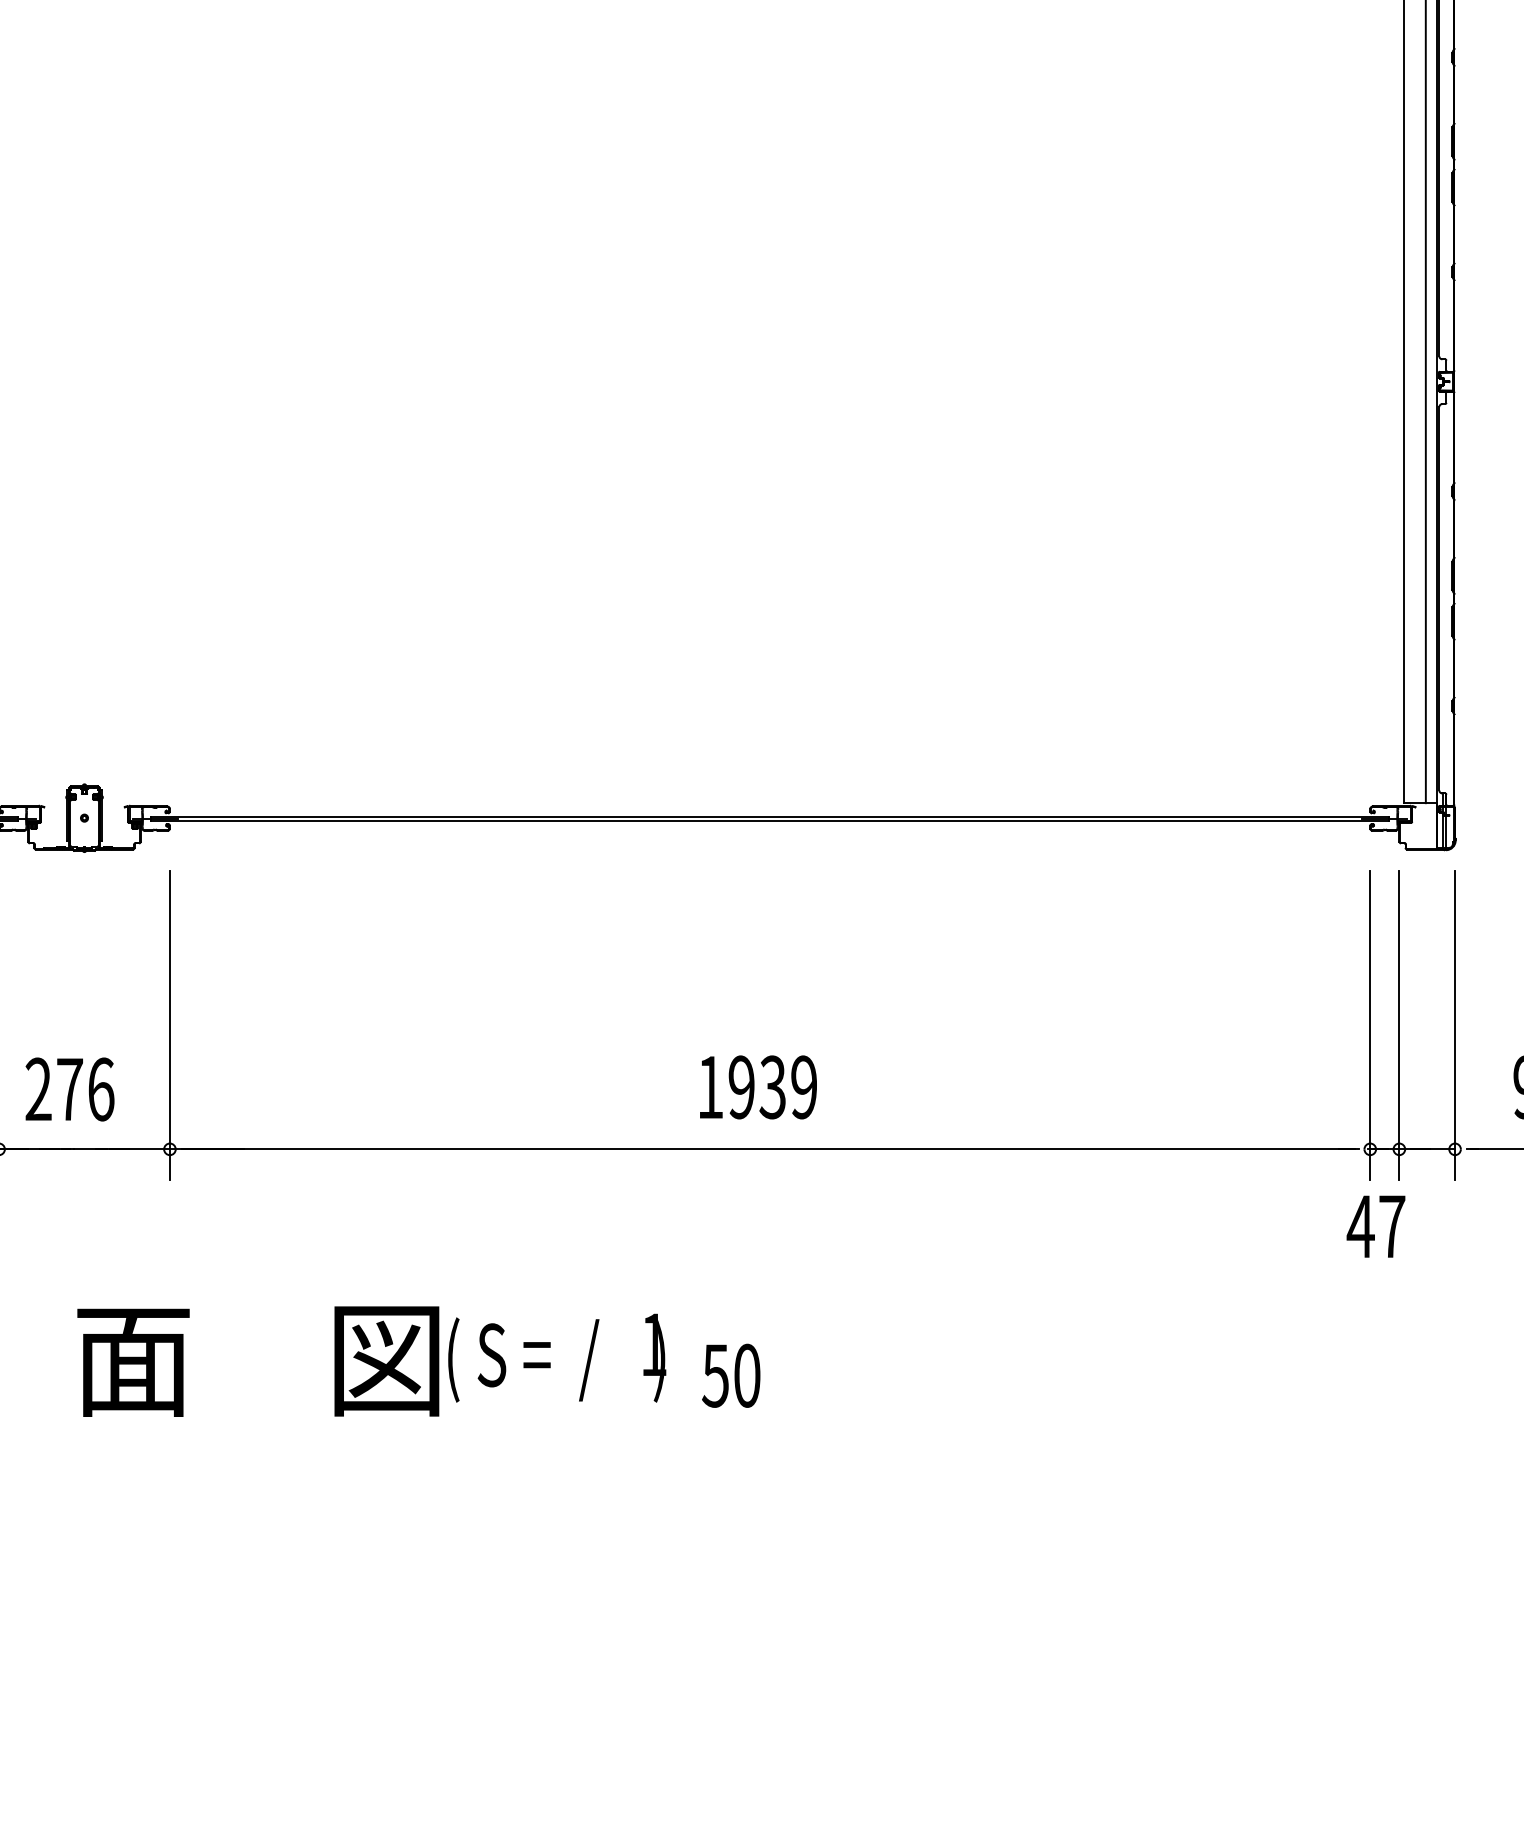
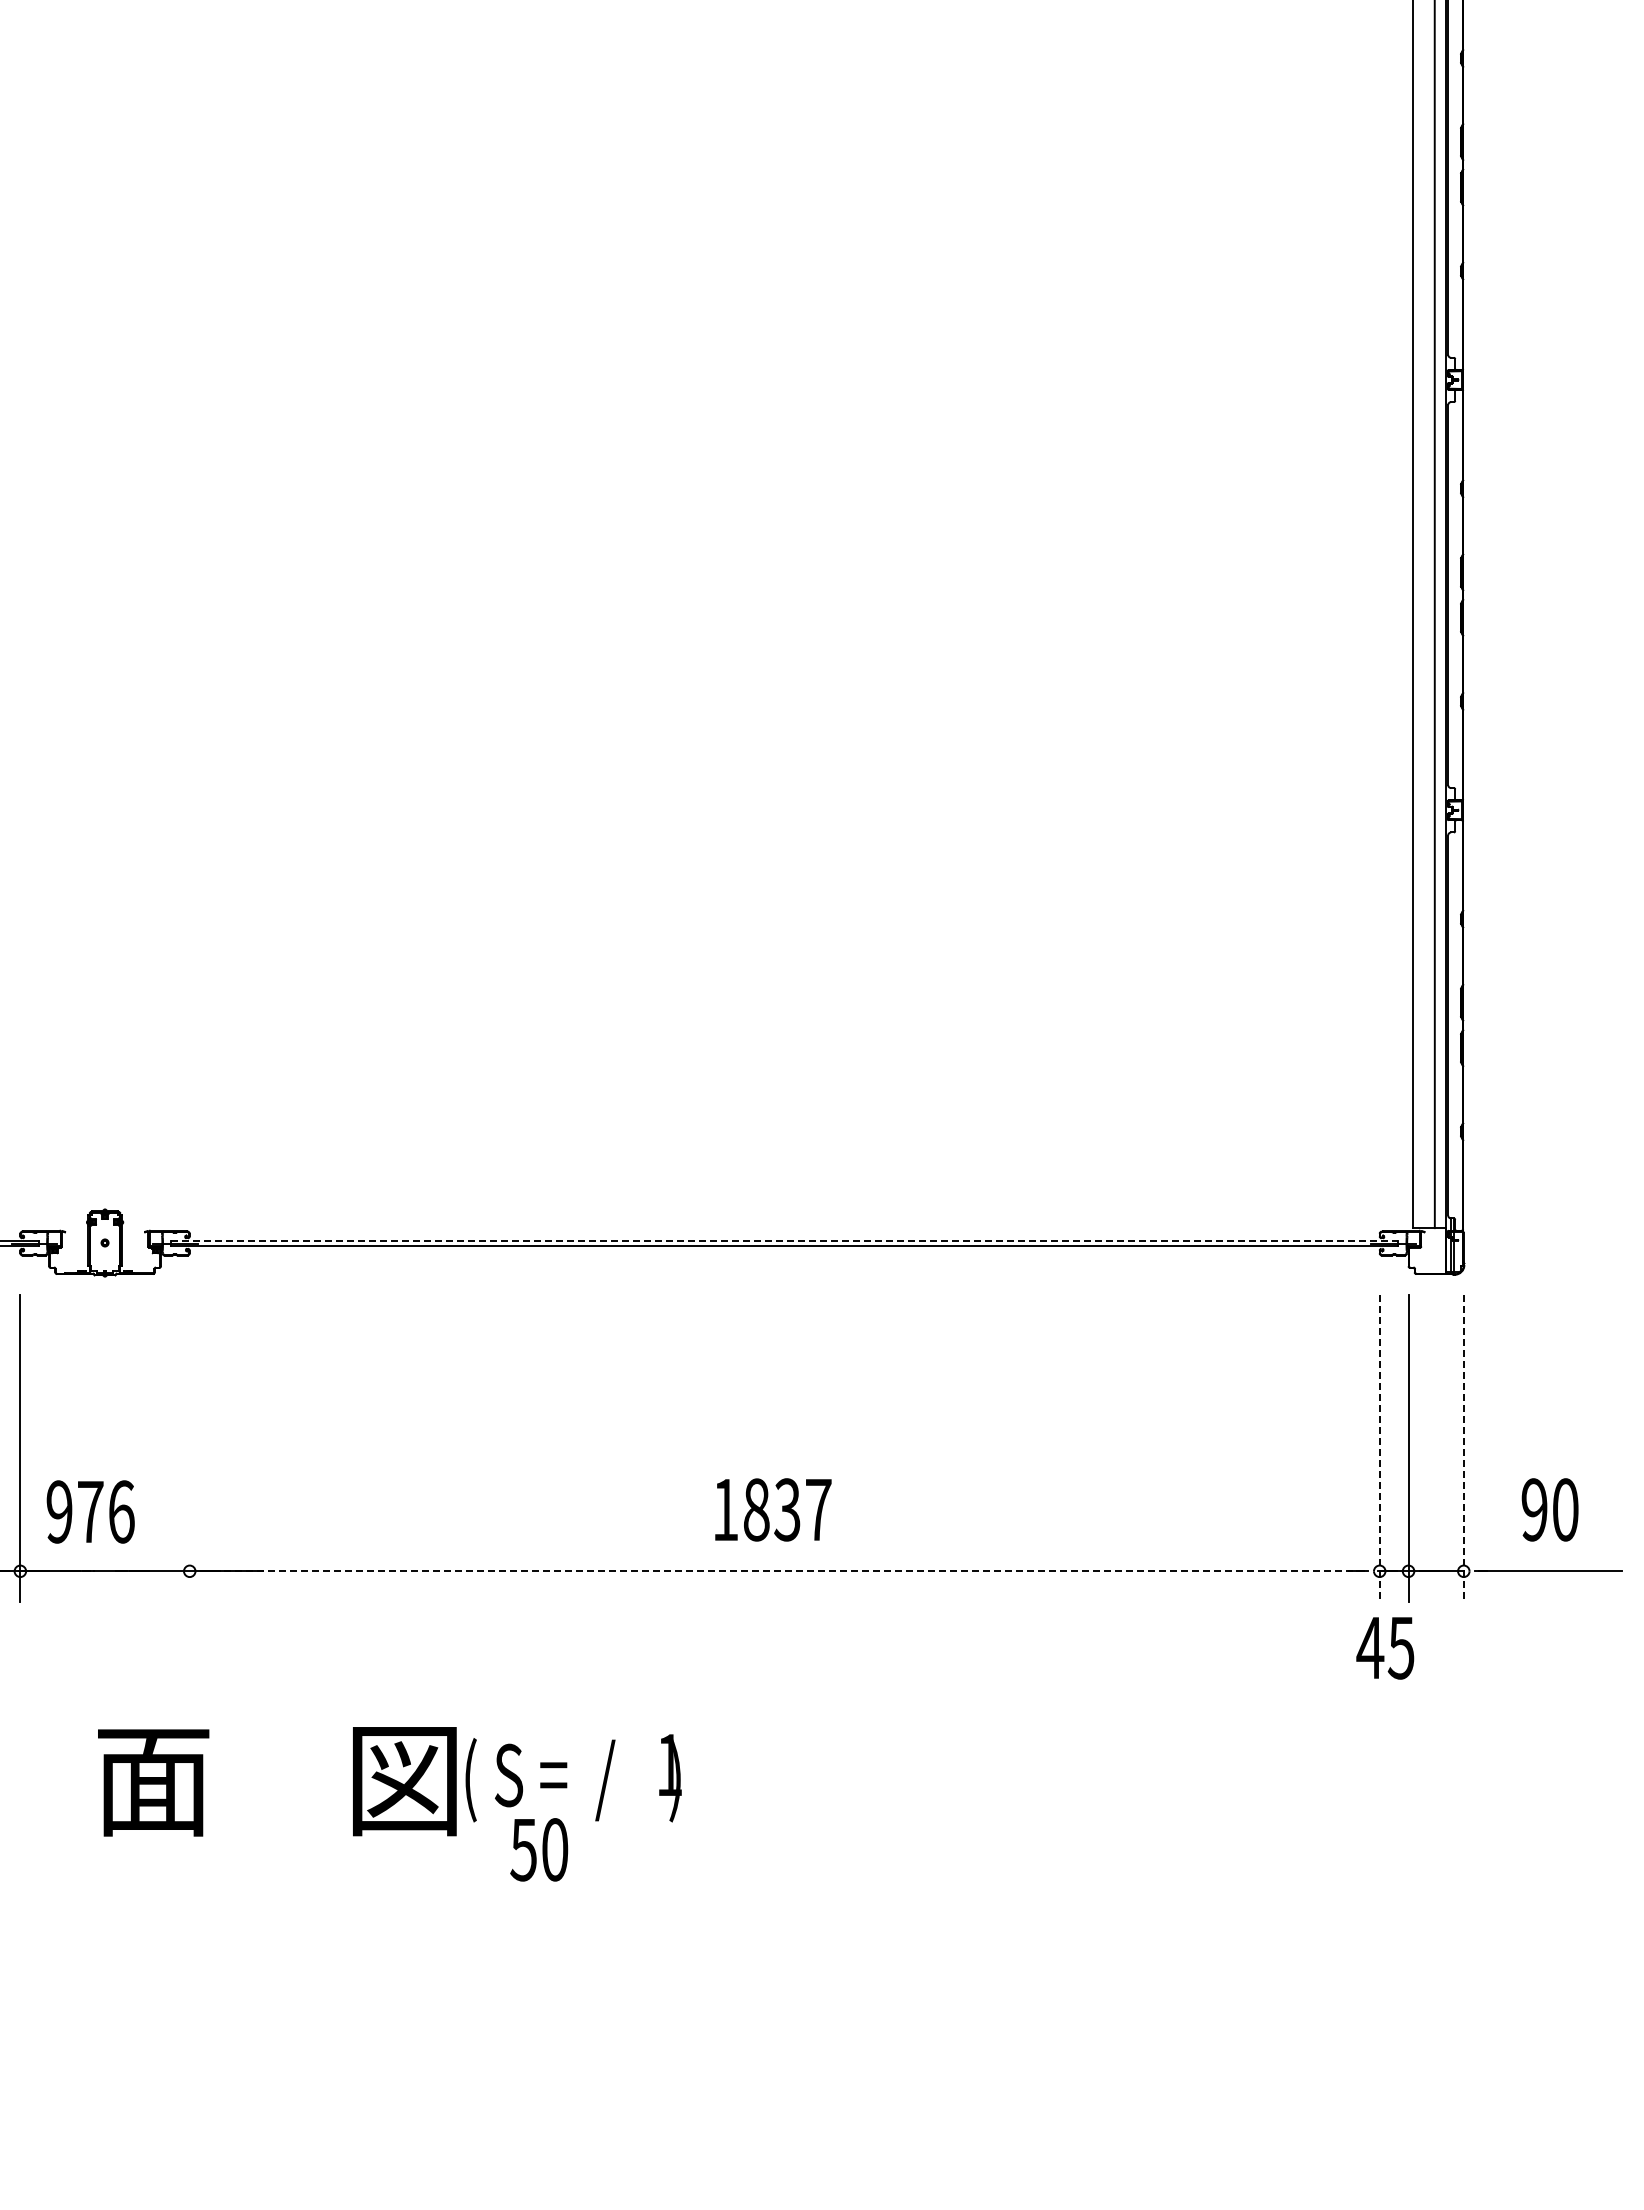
line: (769, 816) -> (784, 1241), solid -> dashed
line: (169, 1025) -> (189, 1448), removed
line: (1370, 1026) -> (1379, 1449), solid -> dashed
line: (1454, 1026) -> (1463, 1449), solid -> dashed
text: (772, 1086) -> (787, 1509), 1939 -> 1837
text: (38, 1089) -> (59, 1511), 276 -> 976
line: (769, 1149) -> (784, 1571), solid -> dashed
text: (1391, 1227) -> (1400, 1648), 47 -> 45
text: (731, 1375) -> (539, 1849), moved

